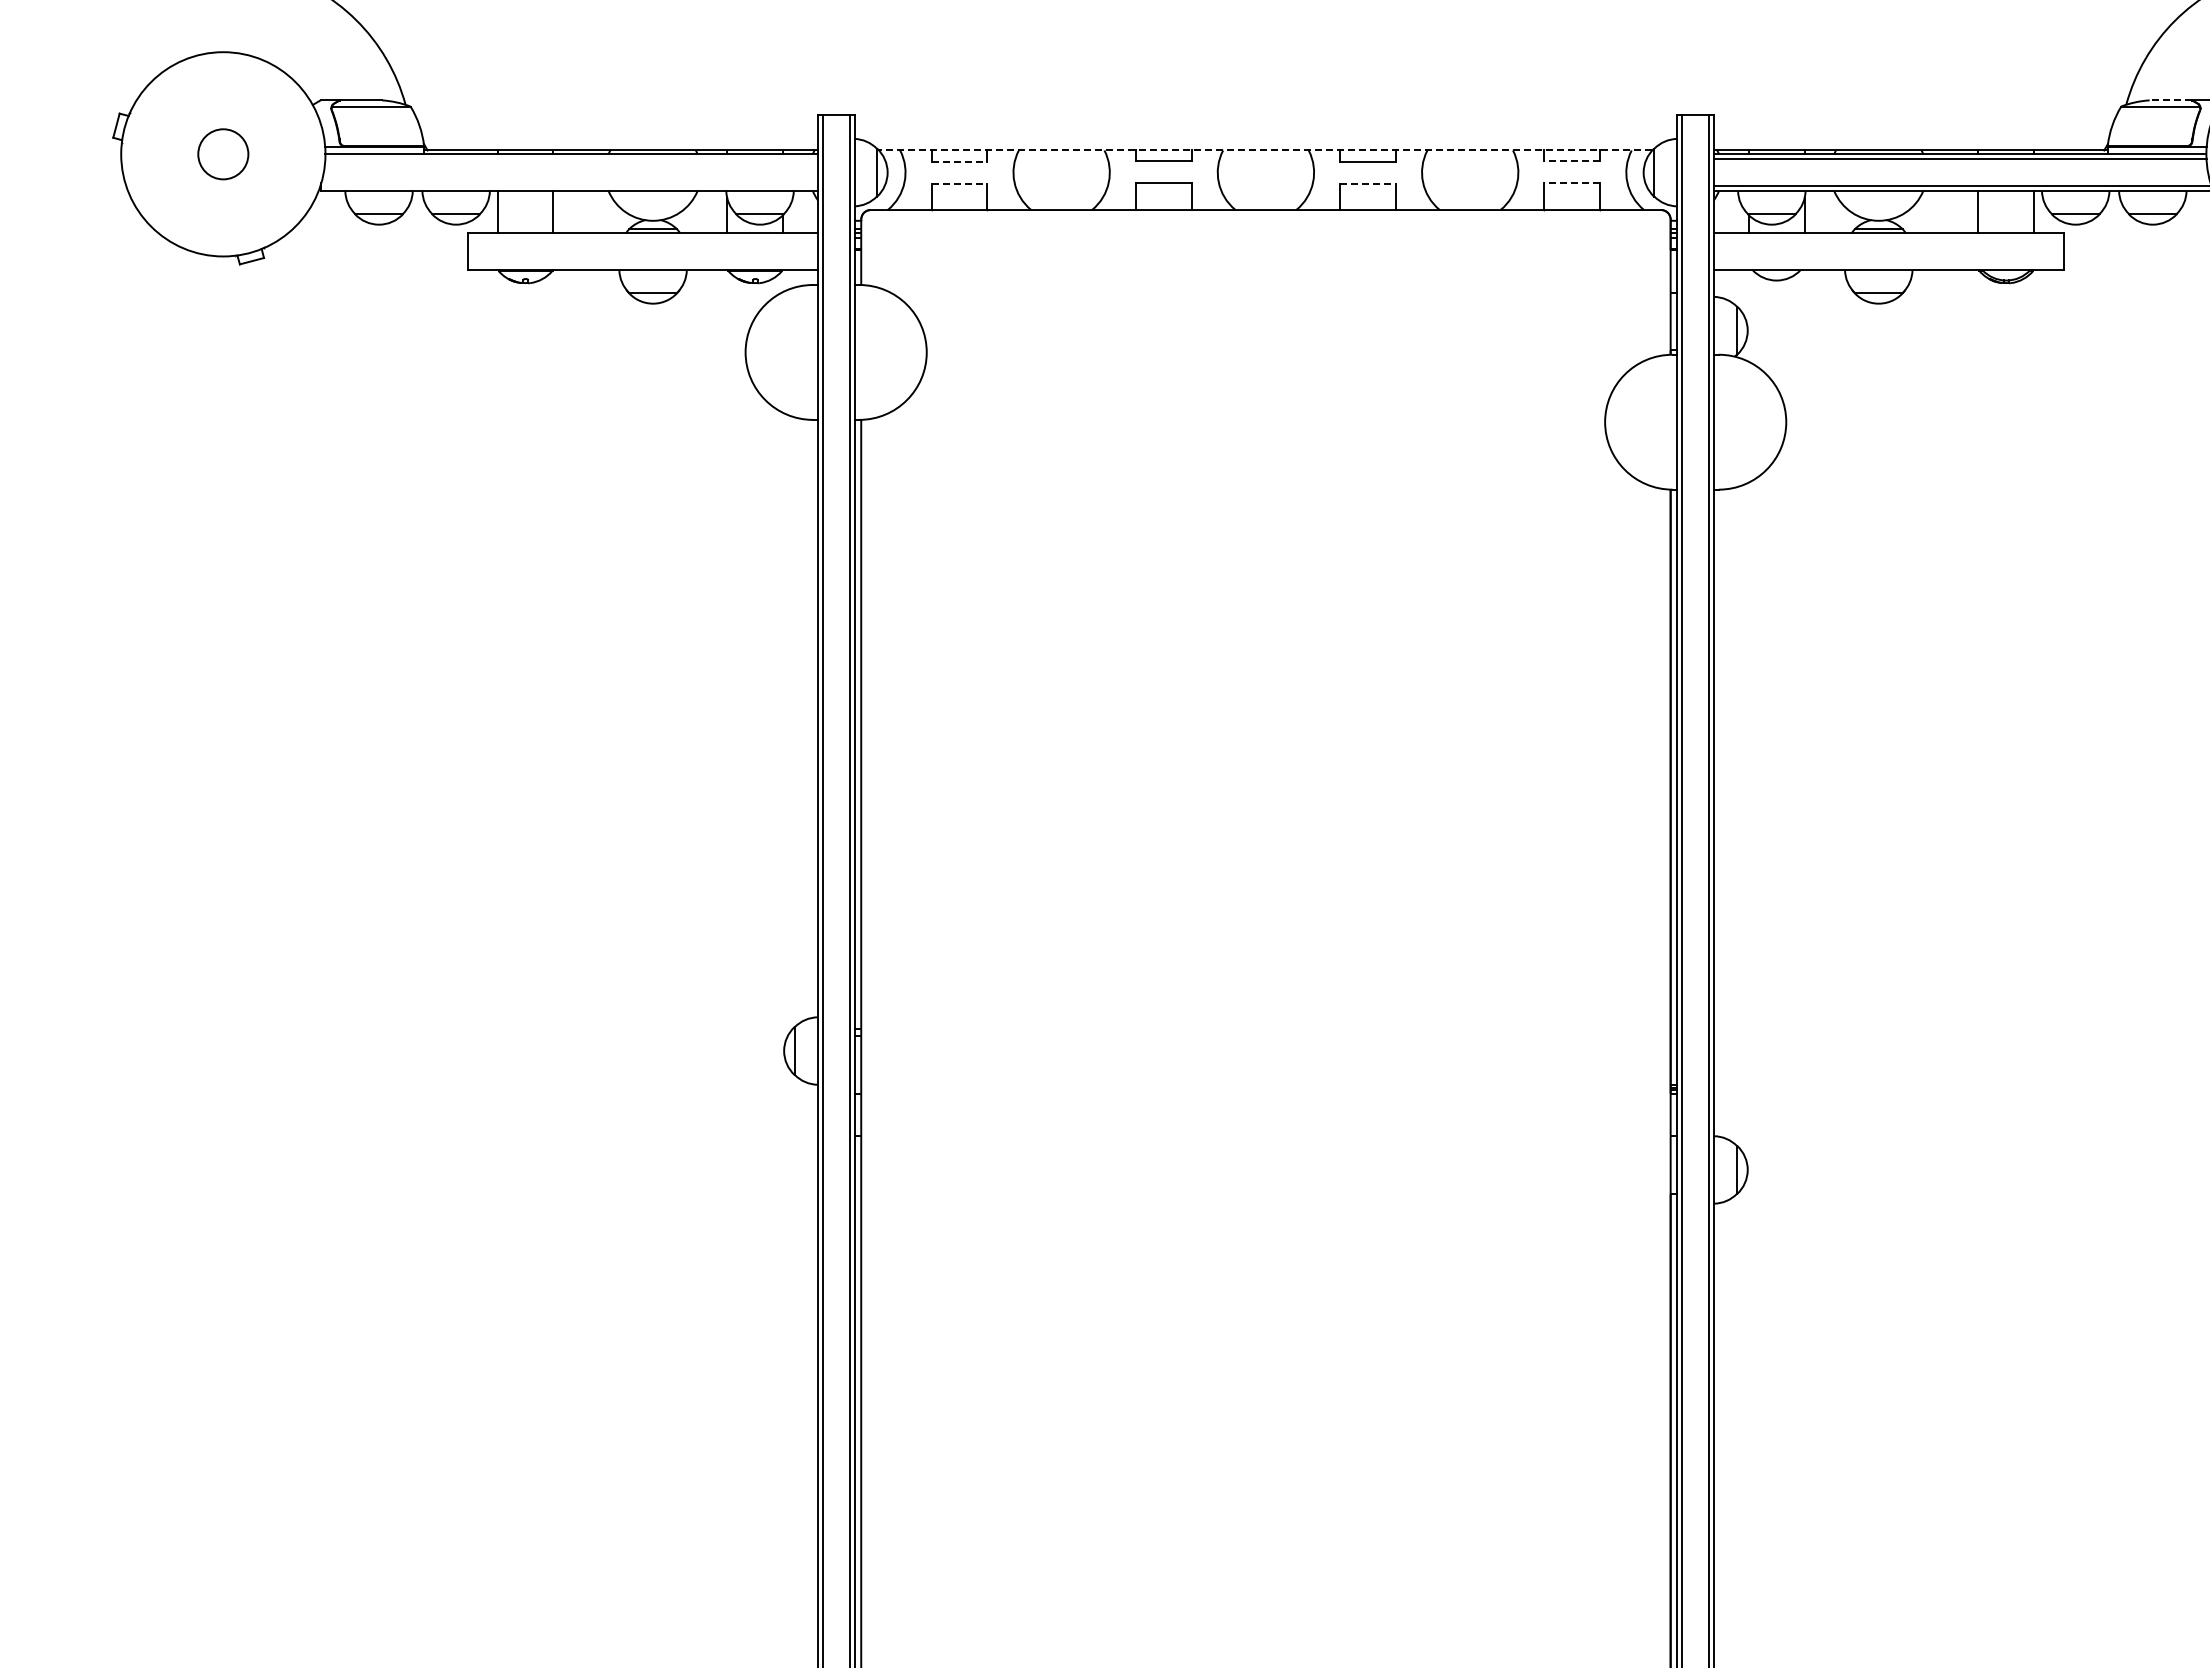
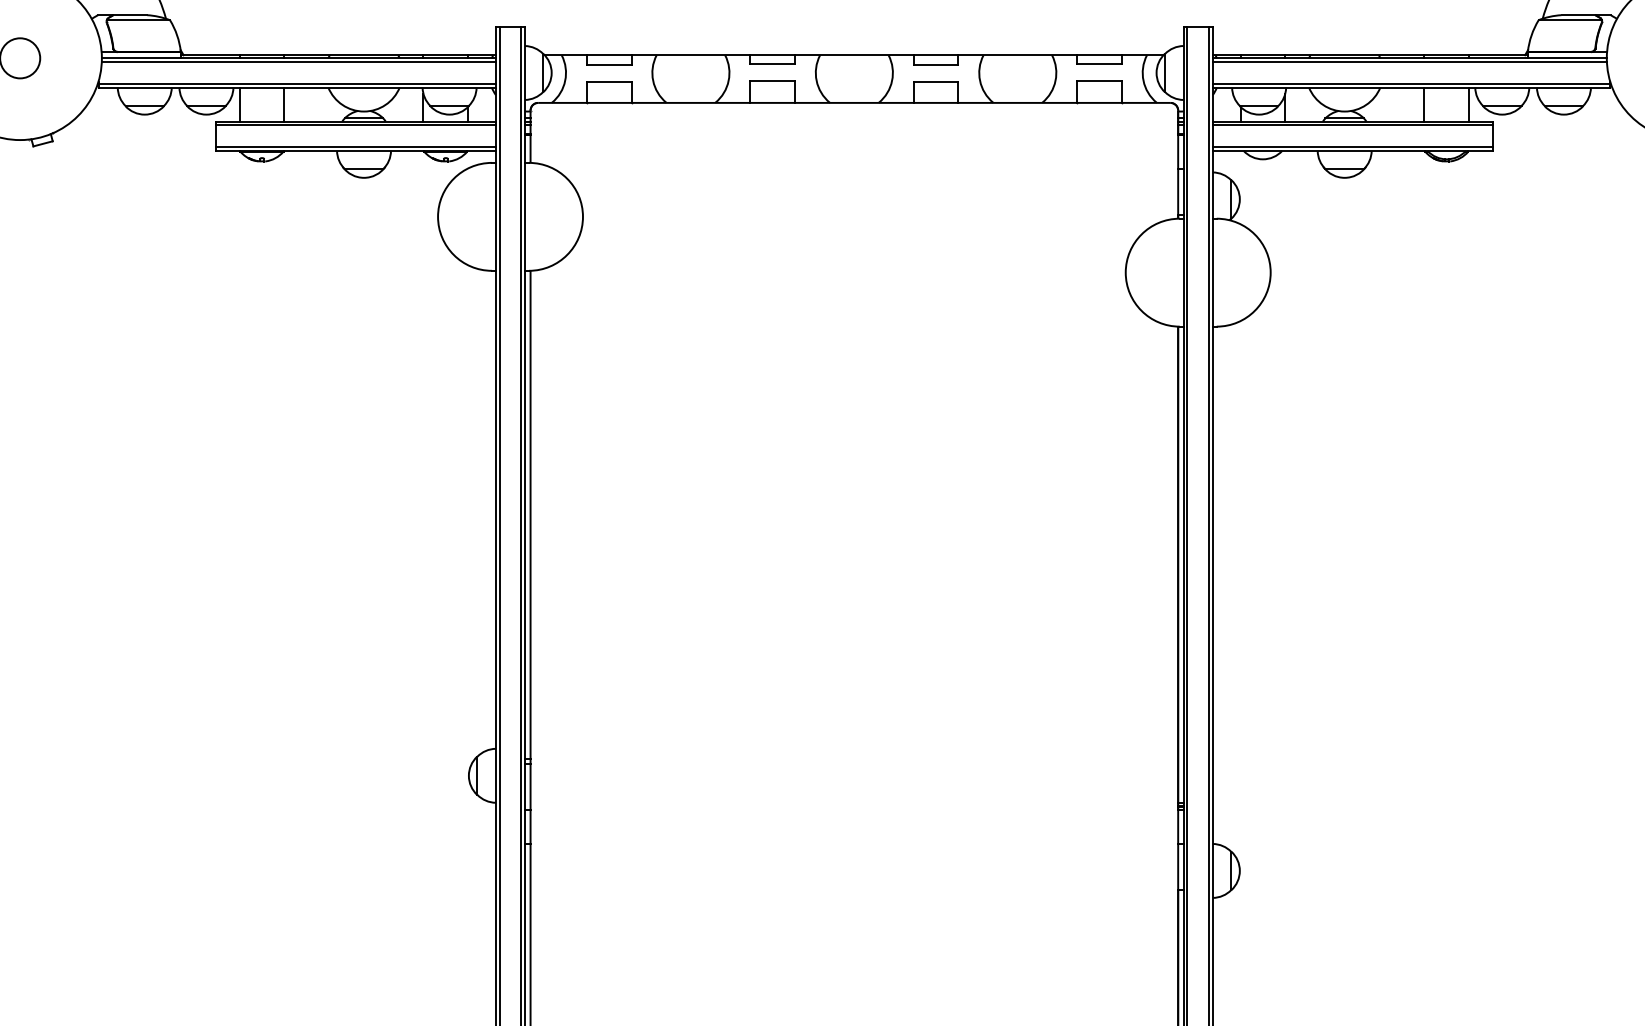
line: (2170, 100) -> (1578, 15), dashed -> solid
line: (1265, 150) -> (854, 55), dashed -> solid
line: (571, 159) -> (298, 62), added
line: (1572, 161) -> (1099, 64), dashed -> solid
line: (959, 162) -> (609, 64), dashed -> solid
line: (1572, 183) -> (1099, 81), dashed -> solid
line: (959, 184) -> (609, 82), dashed -> solid
line: (1368, 184) -> (936, 82), dashed -> solid
line: (569, 186) -> (297, 84), added
line: (642, 238) -> (355, 125), added
line: (1889, 238) -> (1353, 125), added
line: (642, 265) -> (355, 147), added
line: (1889, 265) -> (1353, 147), added

